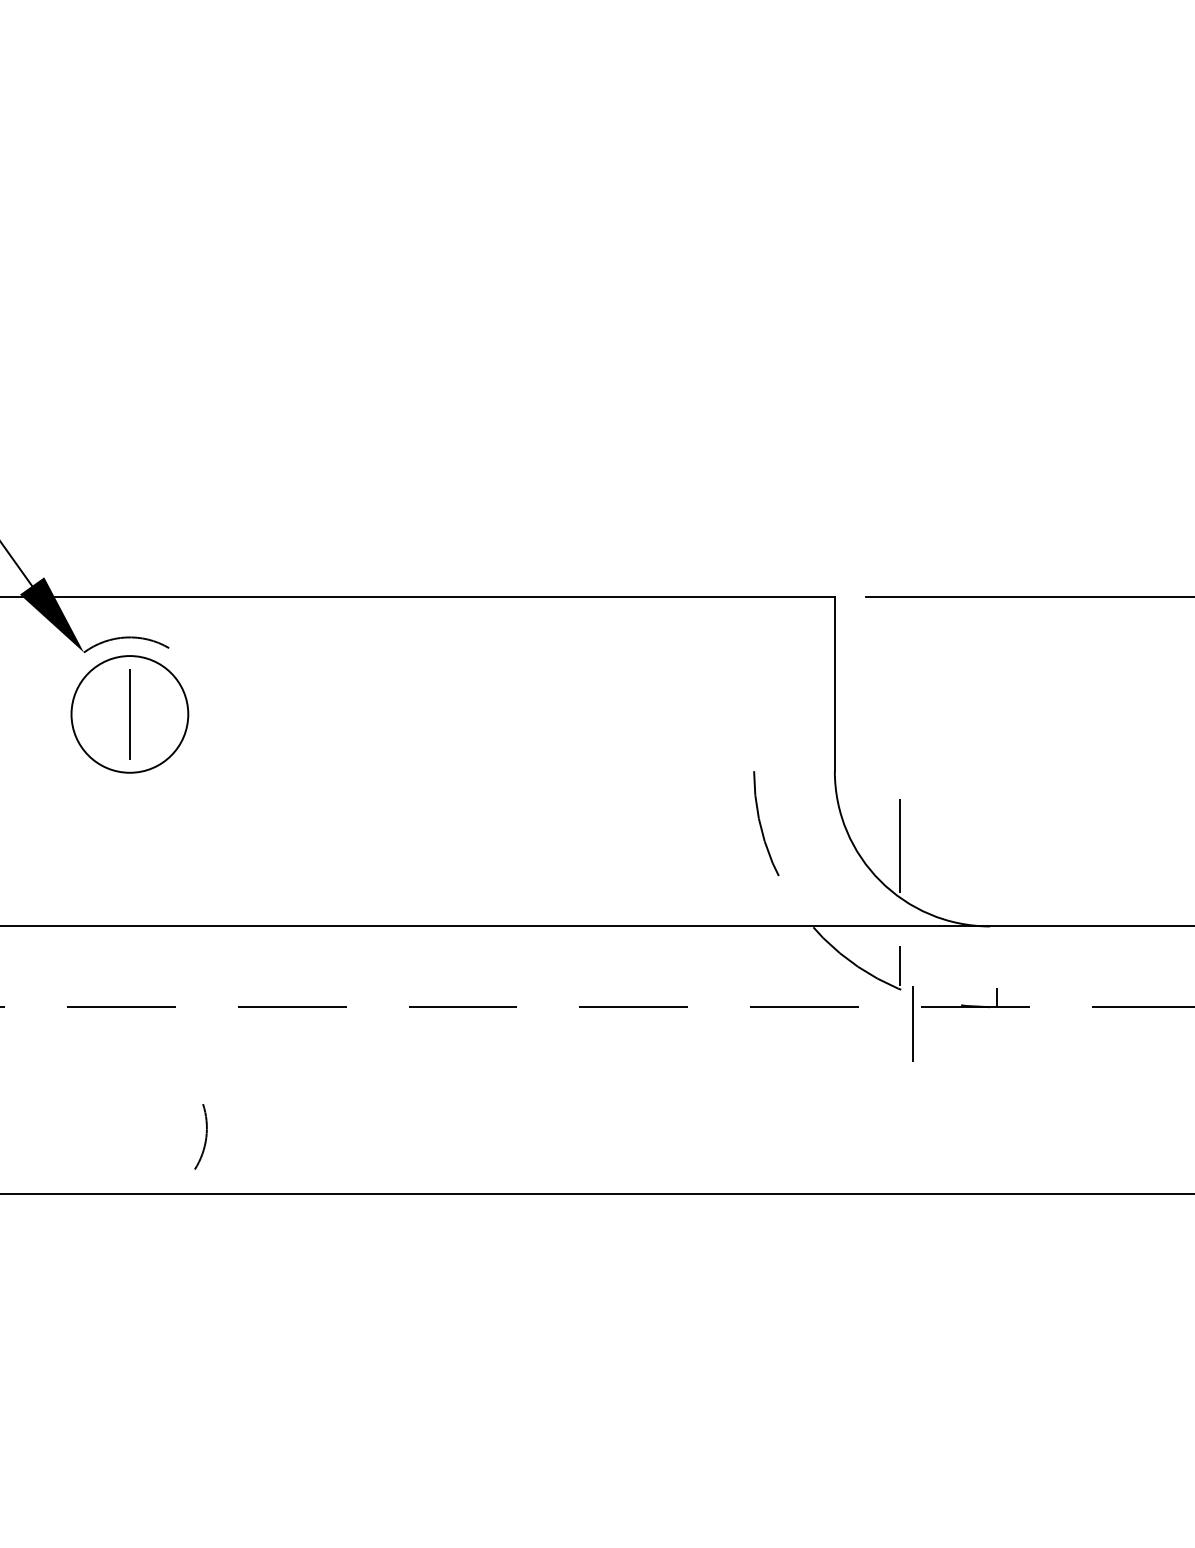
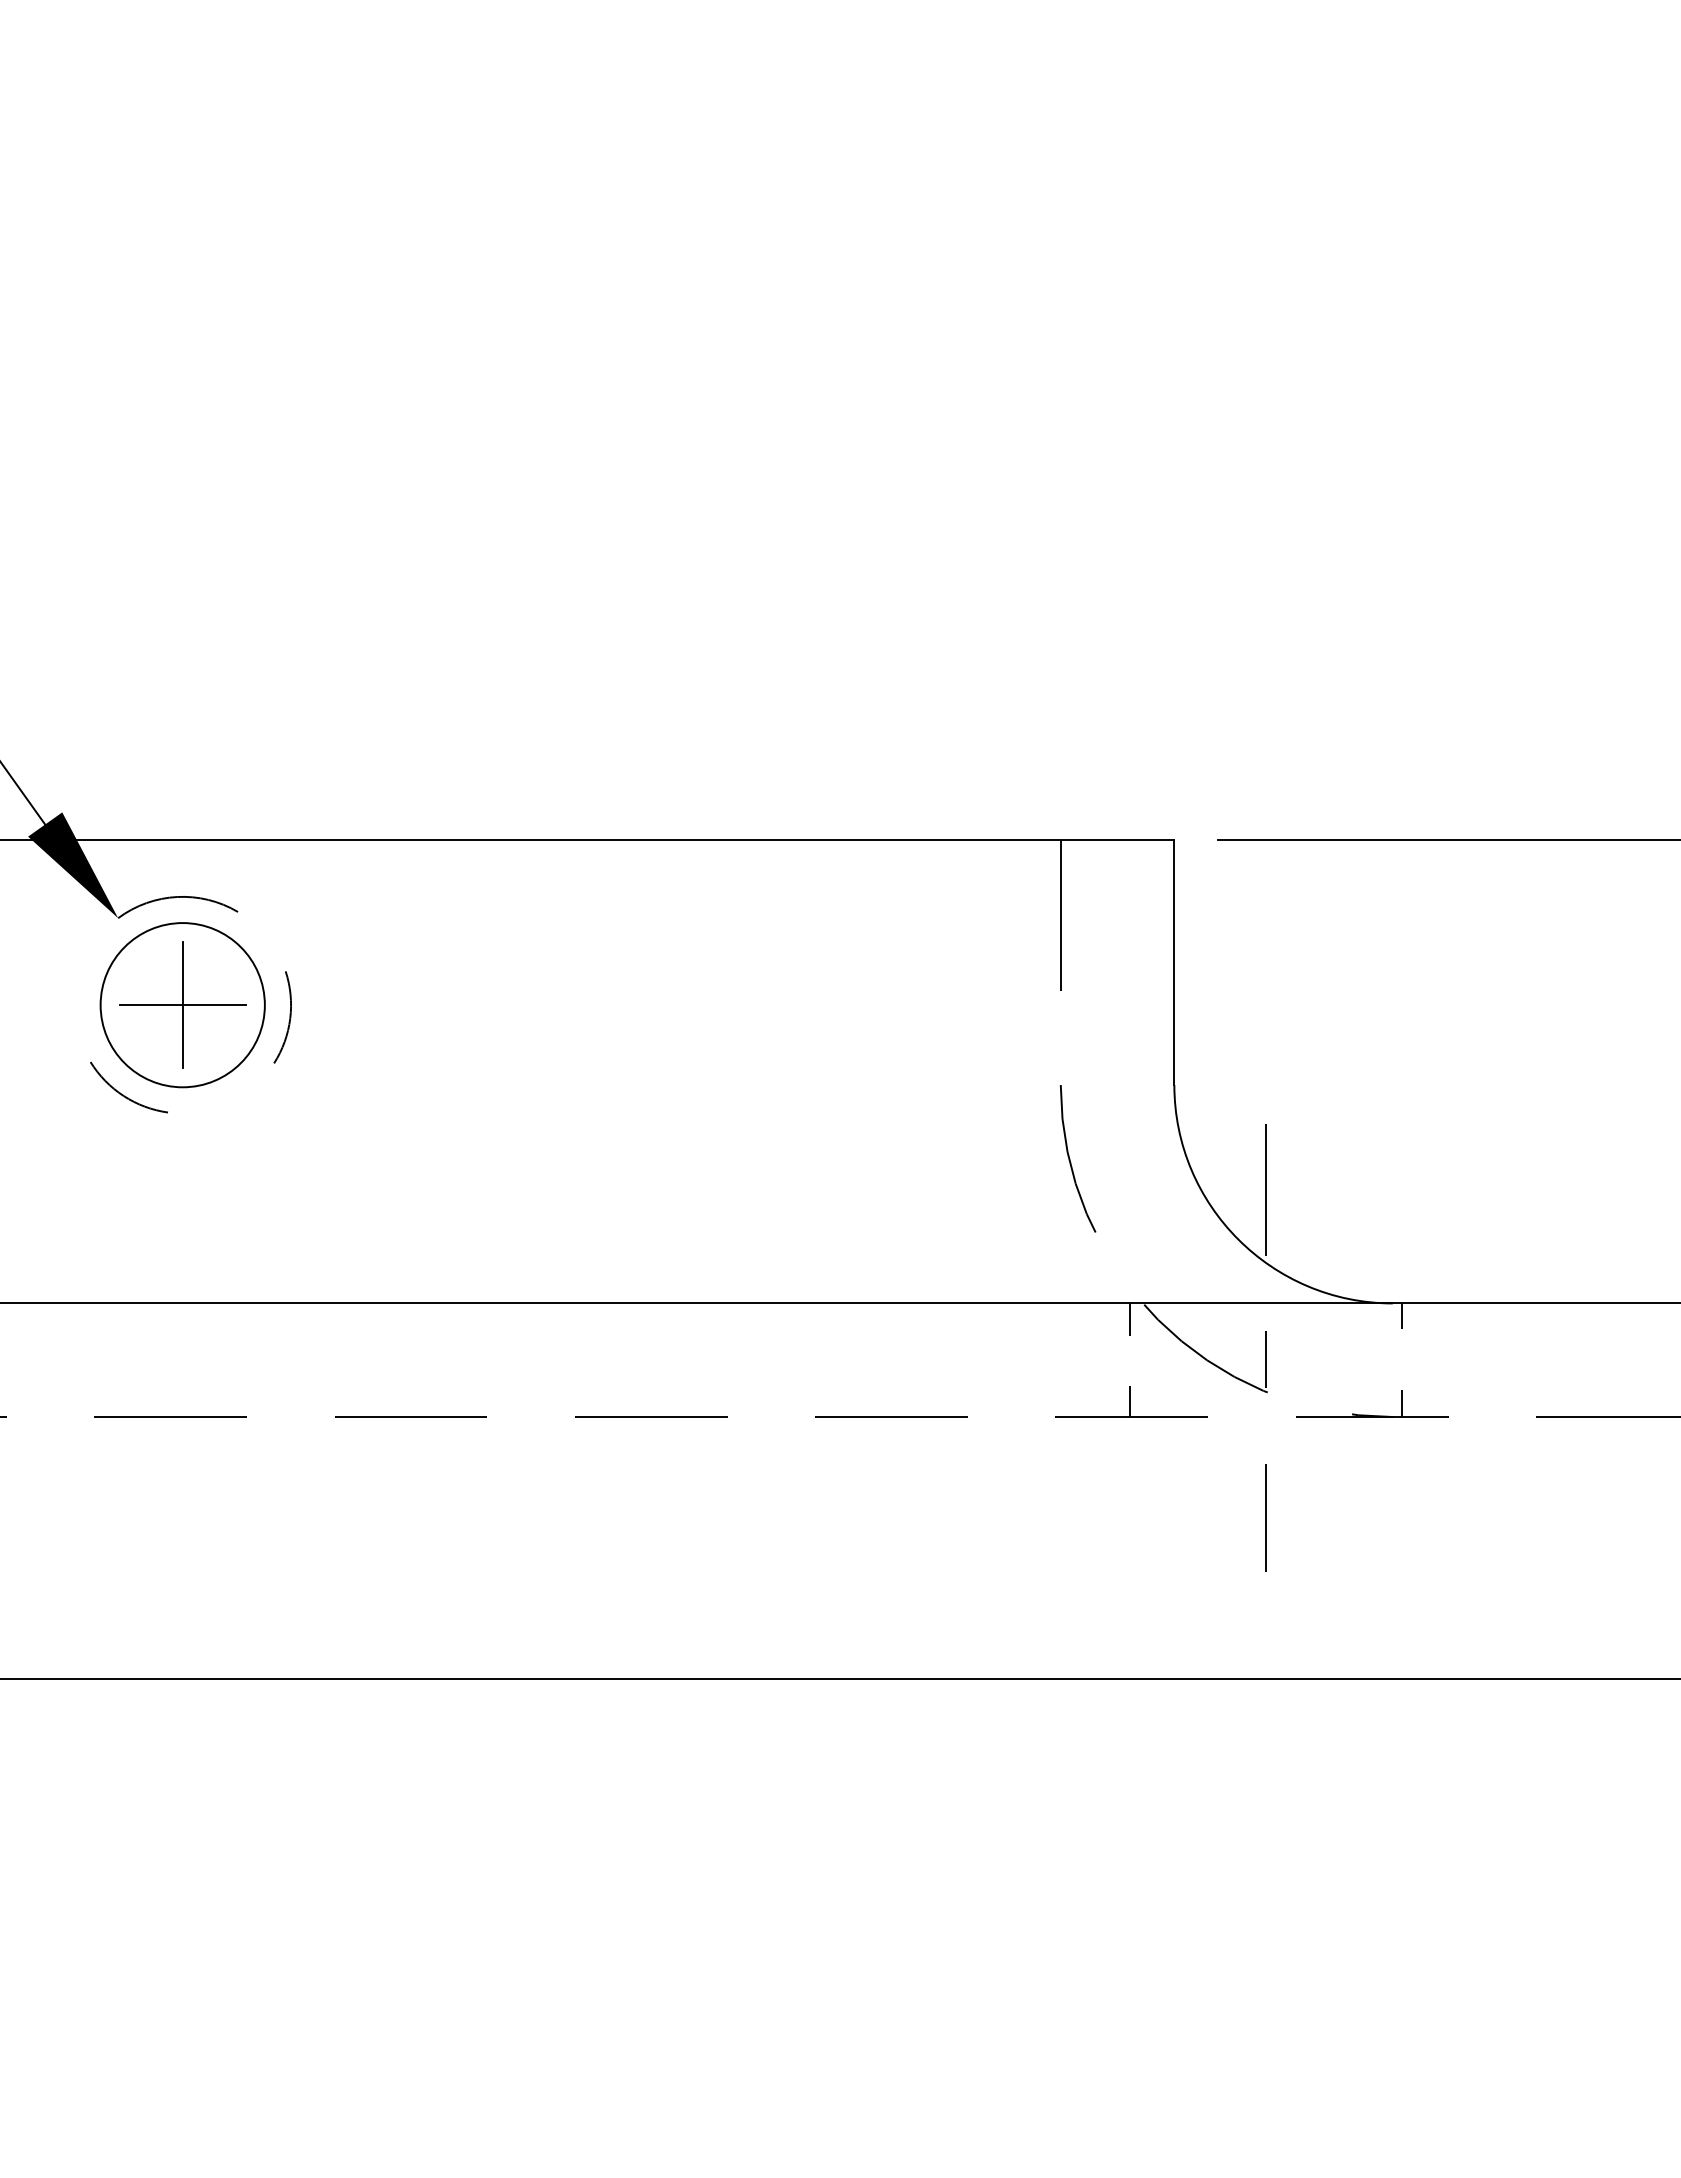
line: (753, 650) -> (1060, 915), added
line: (129, 714) -> (182, 1005), added
arc: (87, 777) -> (123, 1094), added
line: (997, 935) -> (1402, 1315), added
line: (802, 937) -> (1129, 1319), added
line: (802, 996) -> (1129, 1401), added
line: (912, 1023) -> (1265, 1517), moved
arc: (205, 1136) -> (289, 1017), moved

